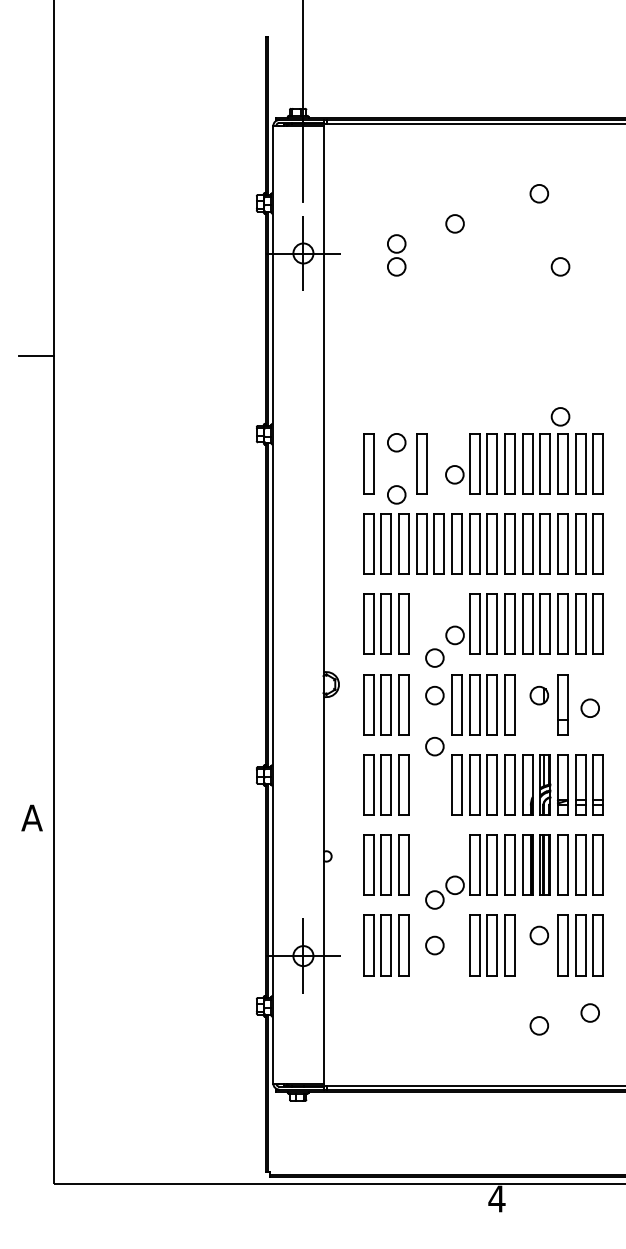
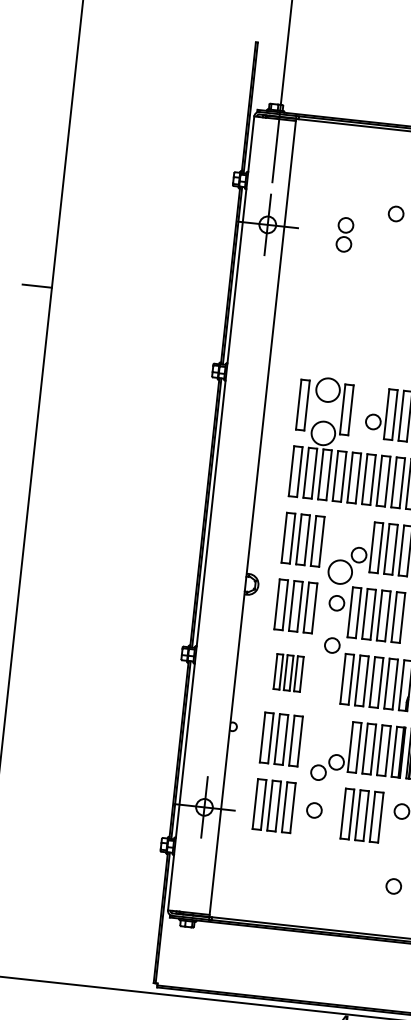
circle: (396, 442) -> (327, 389), size x1.6
circle: (396, 494) -> (323, 433), size x1.6
circle: (434, 657) -> (340, 571), size x1.6
part: (386, 784) -> (288, 672), size x0.7

